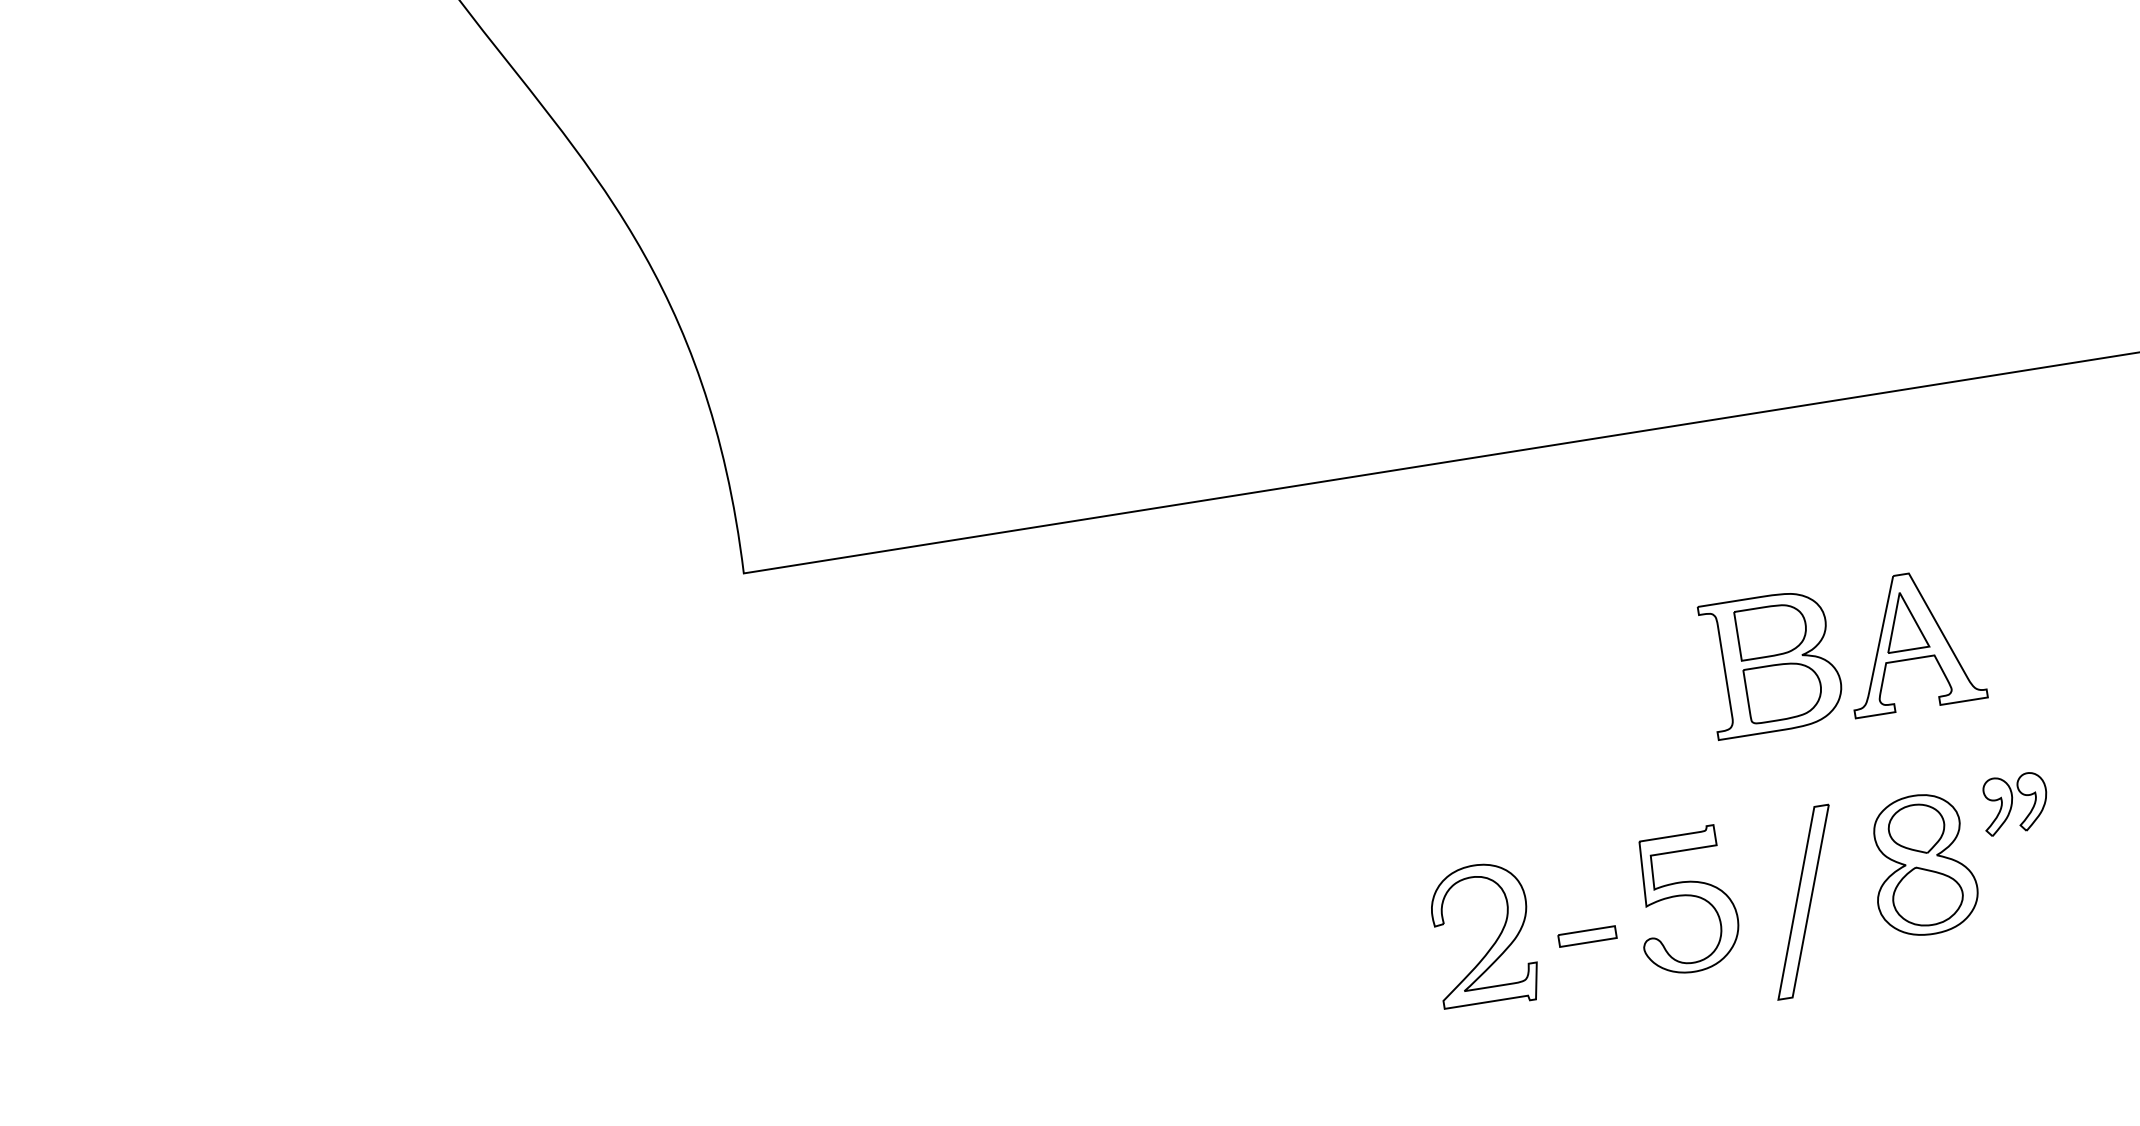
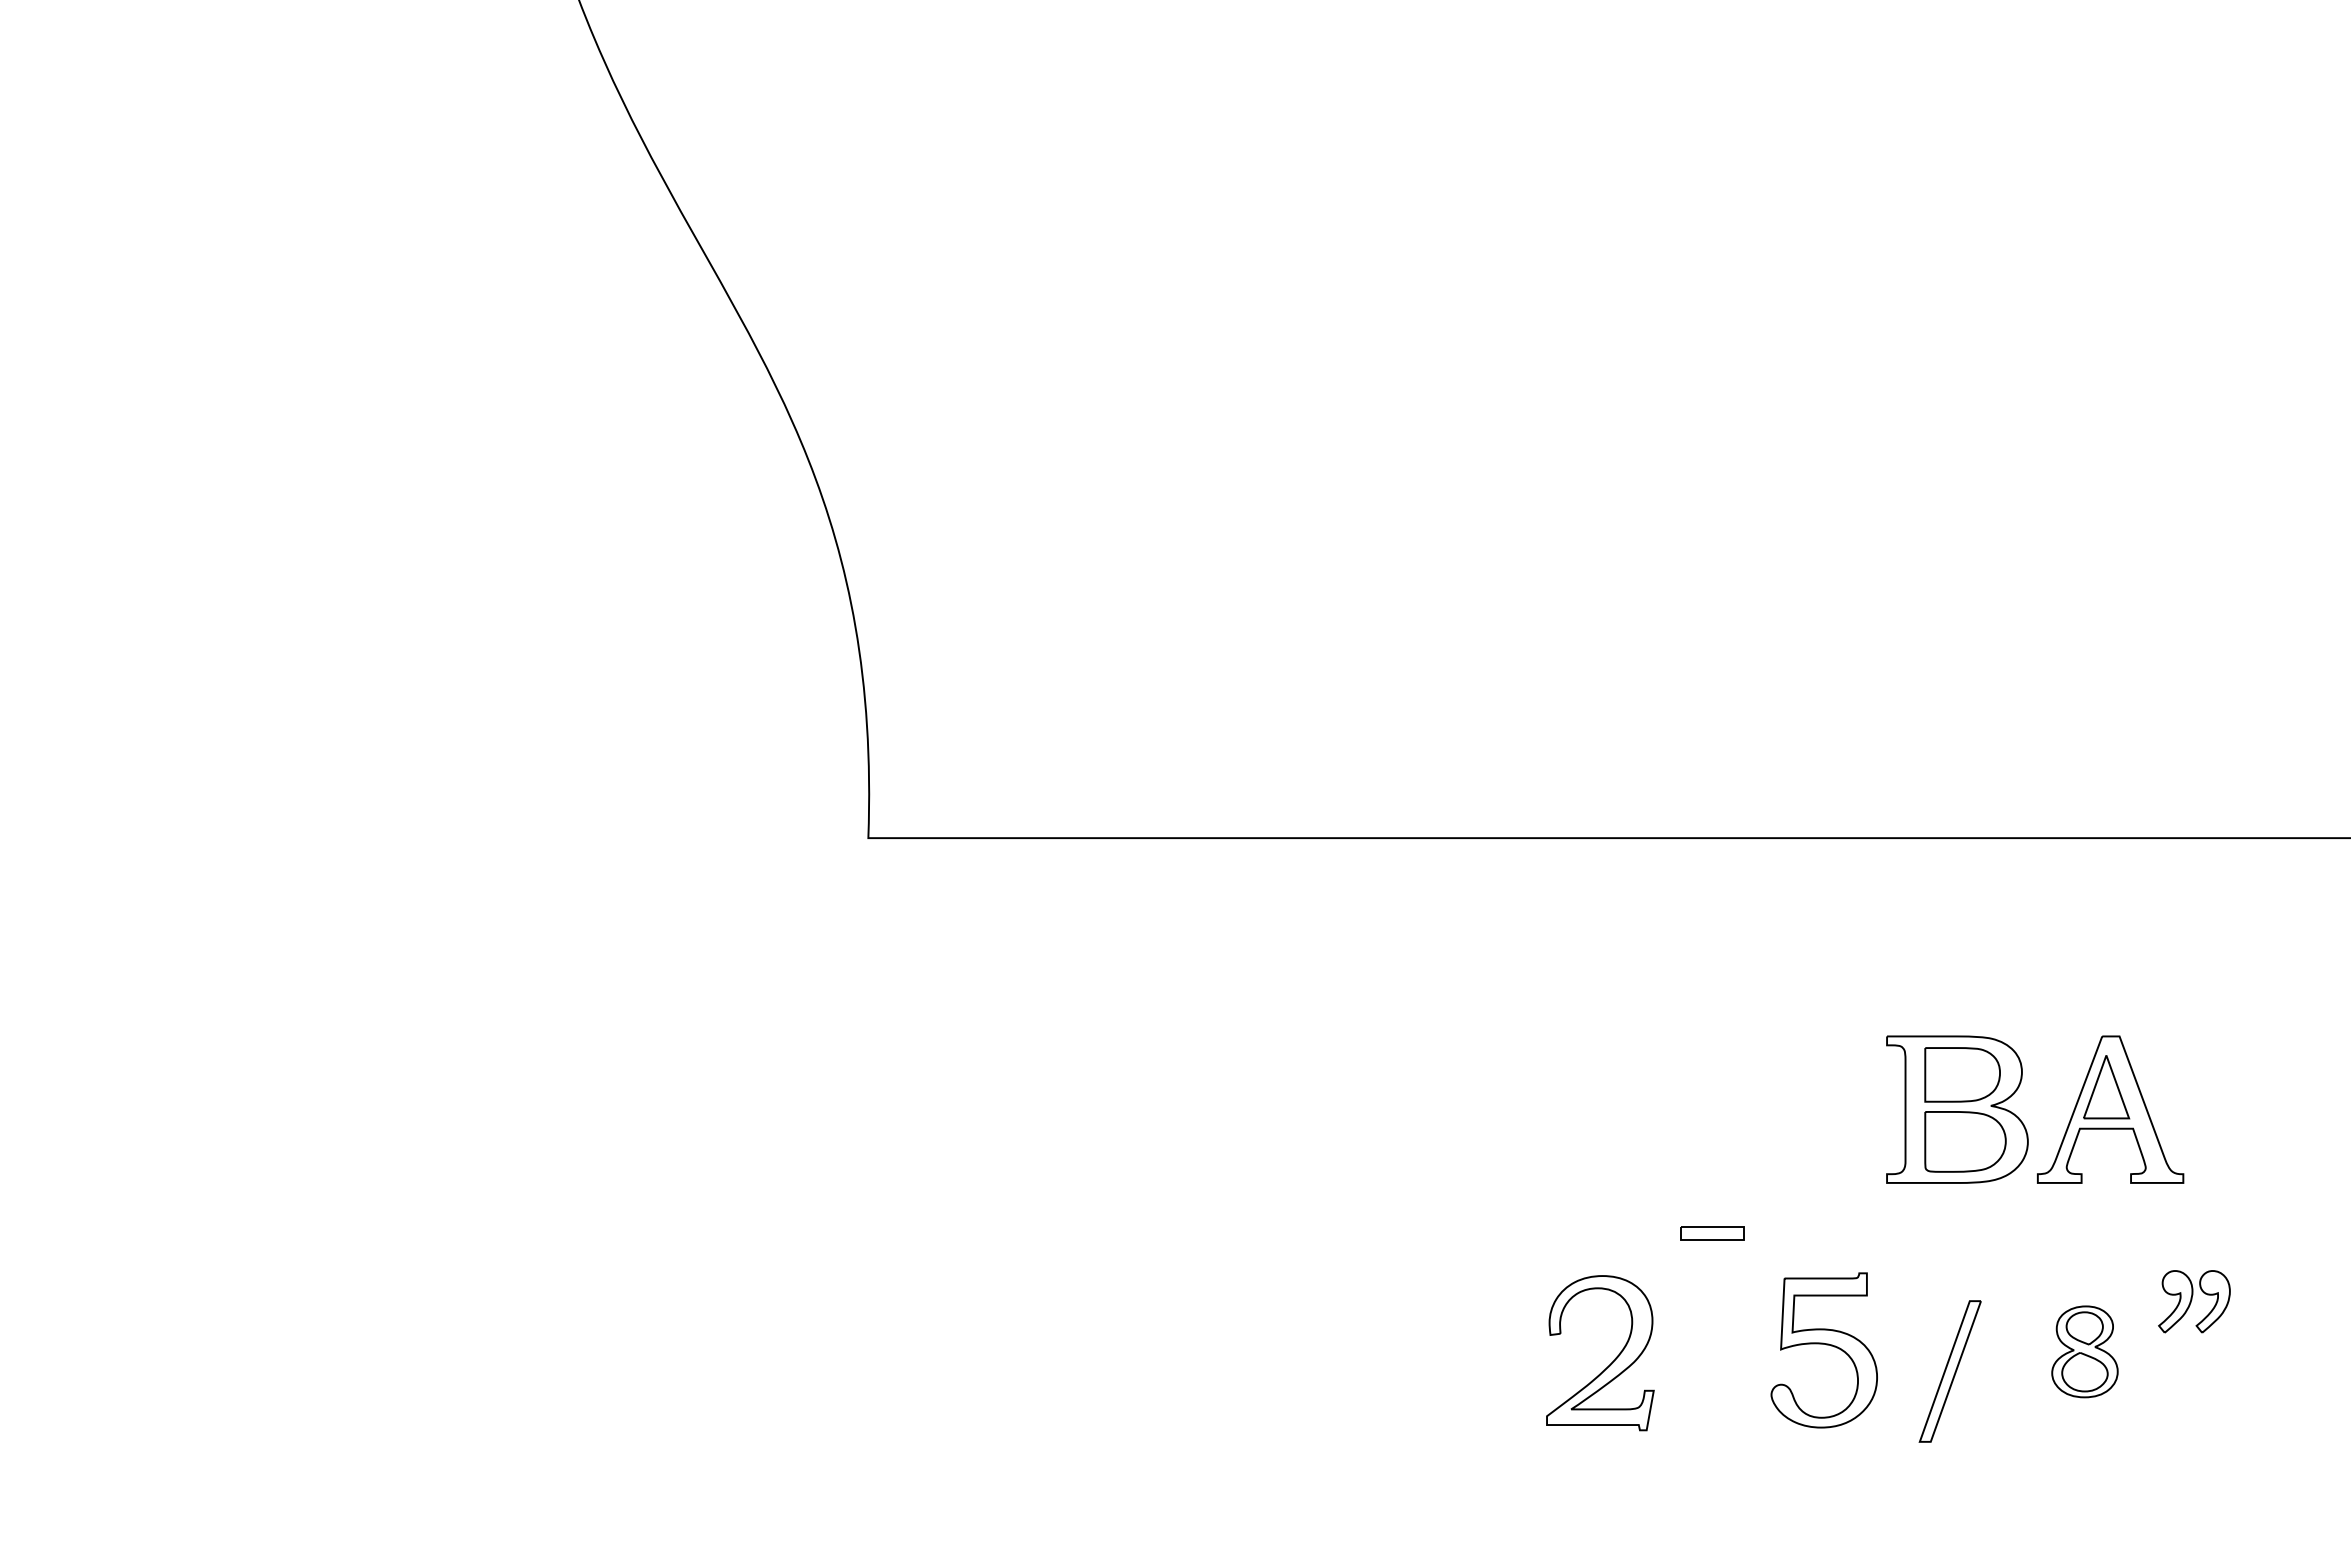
part: (1922, 864) -> (2084, 1351), size x0.6
part: (1802, 902) -> (1949, 1371), size x0.7
part: (1587, 936) -> (1712, 1233), moved

